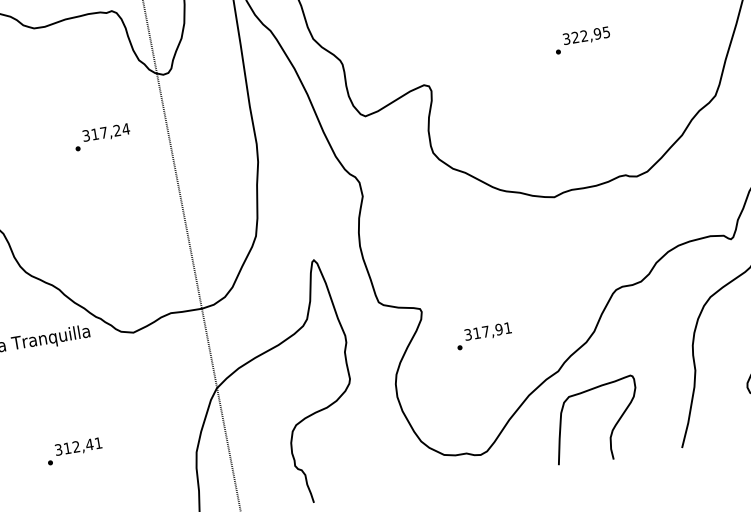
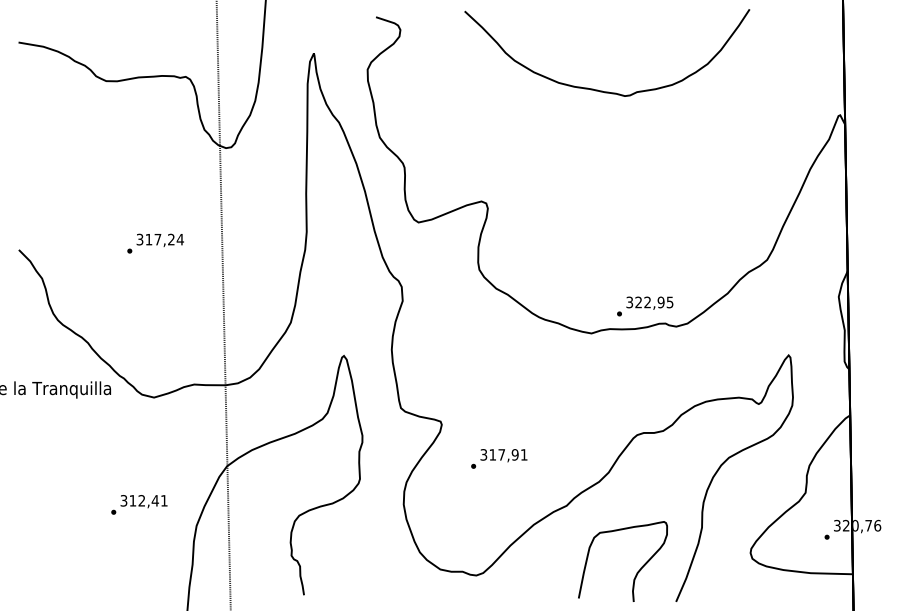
text: (582, 40) -> (645, 306), moved
text: (102, 137) -> (155, 243), moved
curve: (611, 430) -> (636, 572), moved
text: (74, 450) -> (139, 504), moved

